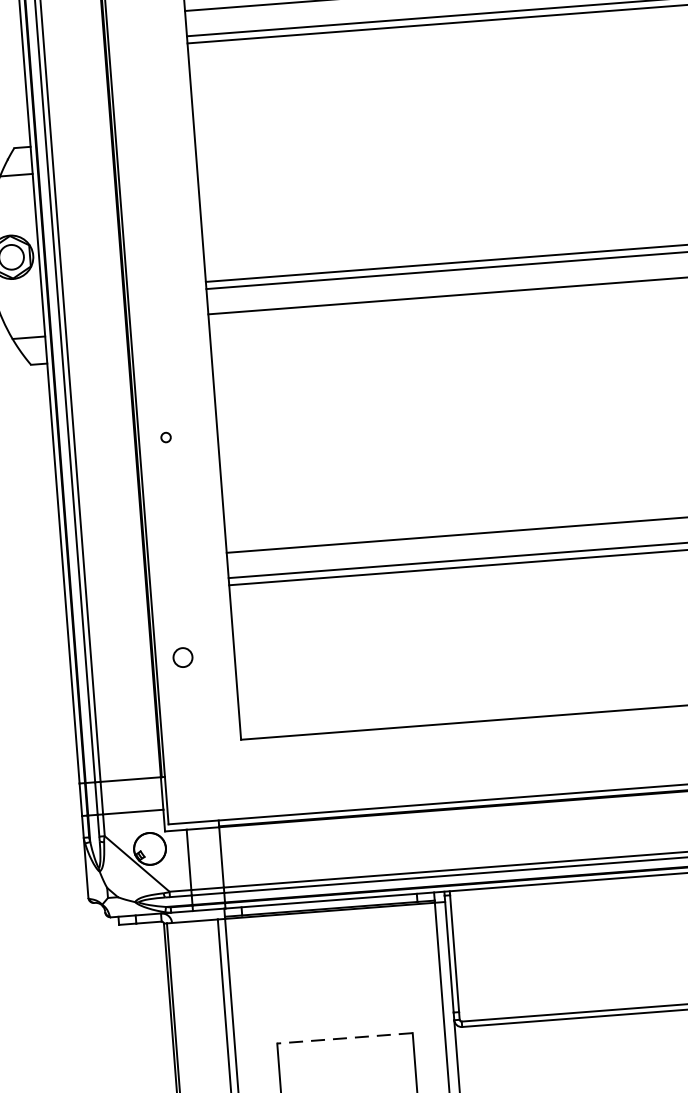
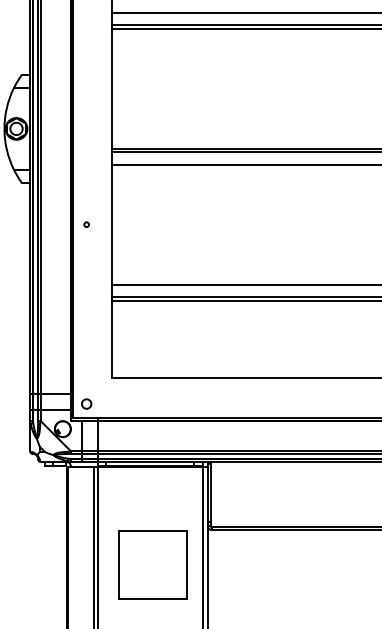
circle: (182, 656) -> (86, 403), moved
line: (344, 1039) -> (152, 531), dashed -> solid

